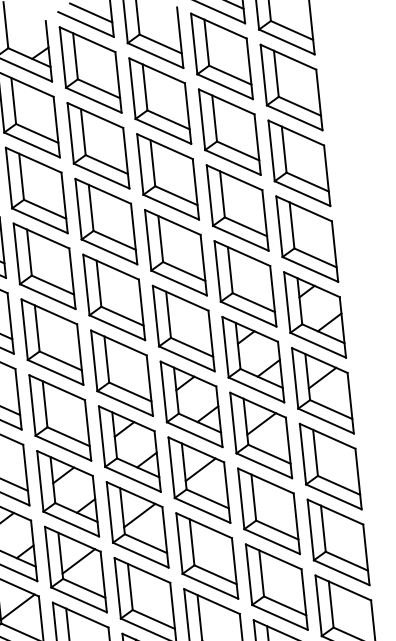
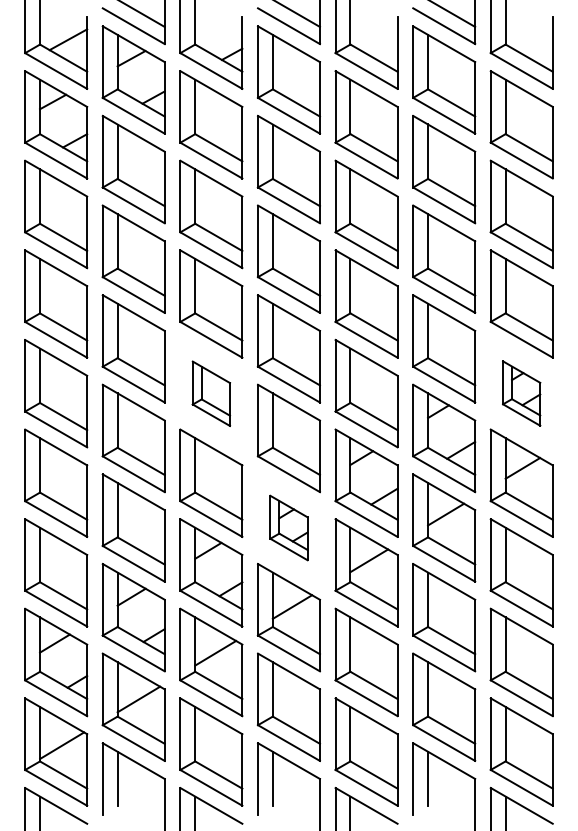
part: (314, 314) -> (521, 393), size x0.6
part: (52, 342) -> (211, 393), size x0.6
part: (129, 448) -> (288, 527), size x0.6

